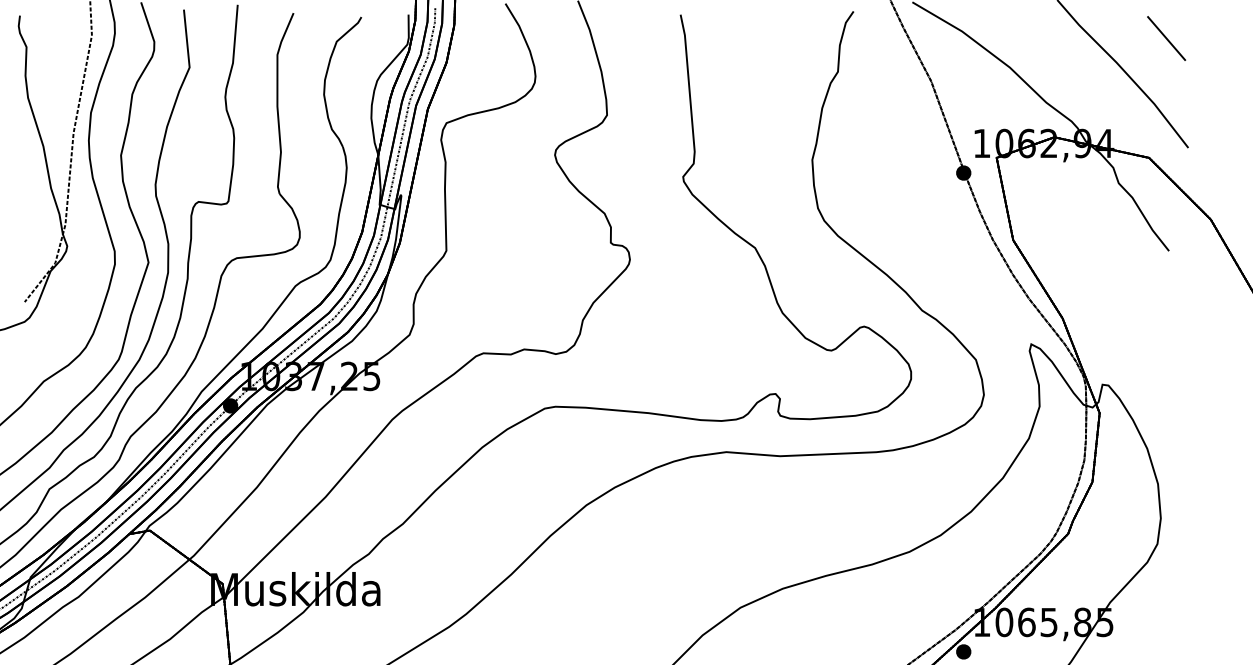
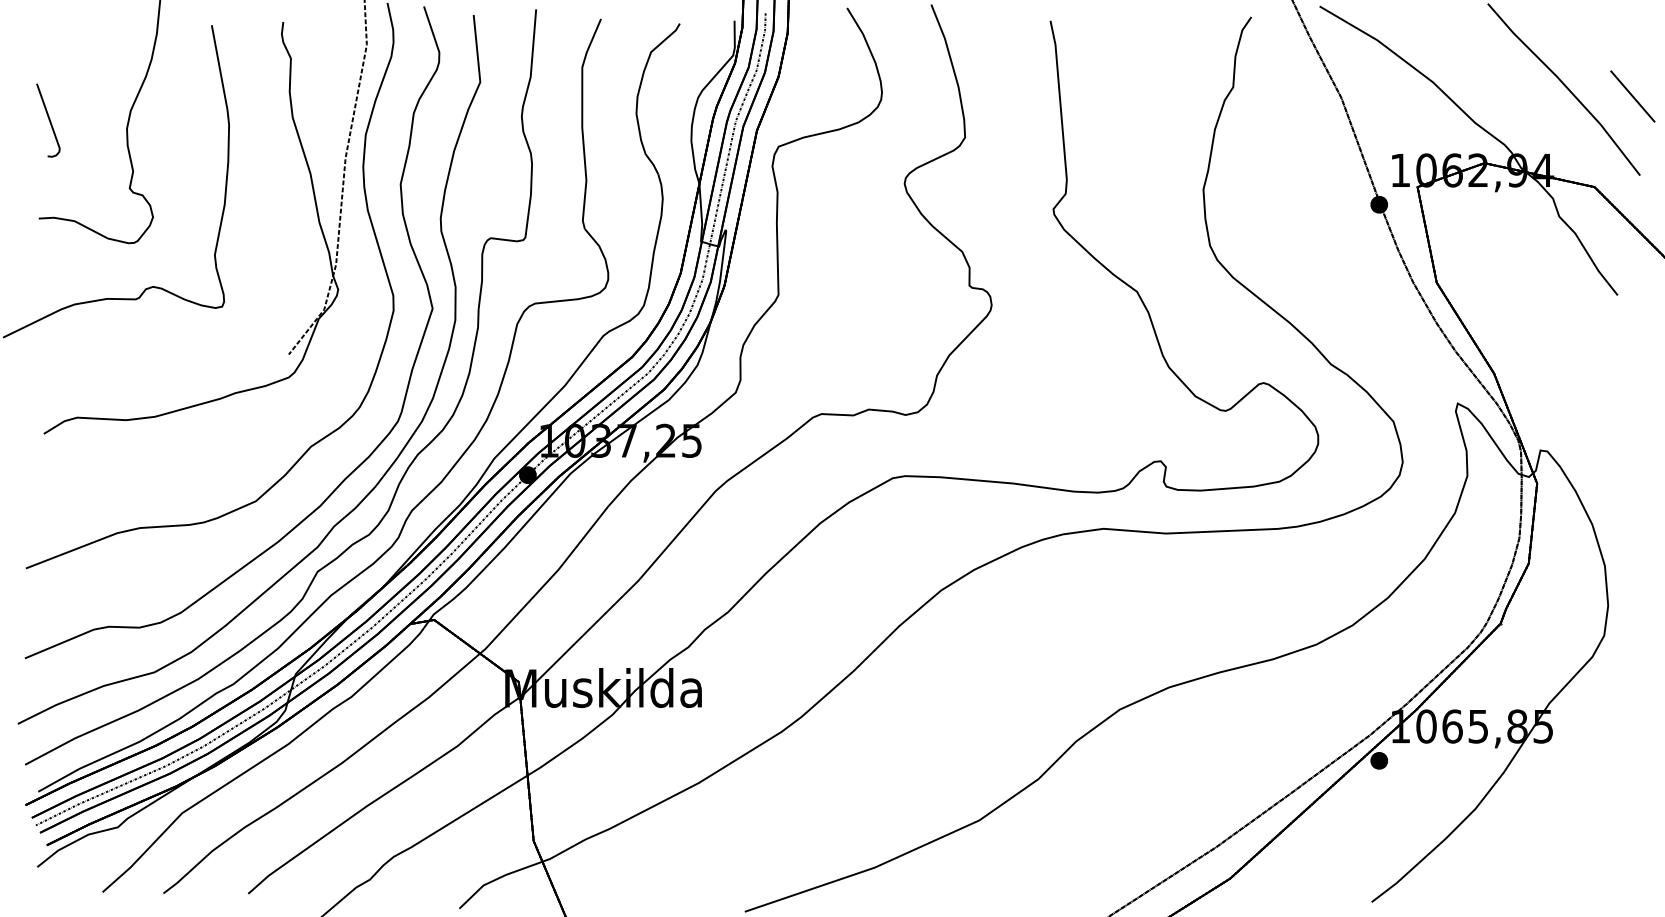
line: (1166, 38) -> (1632, 96), moved

